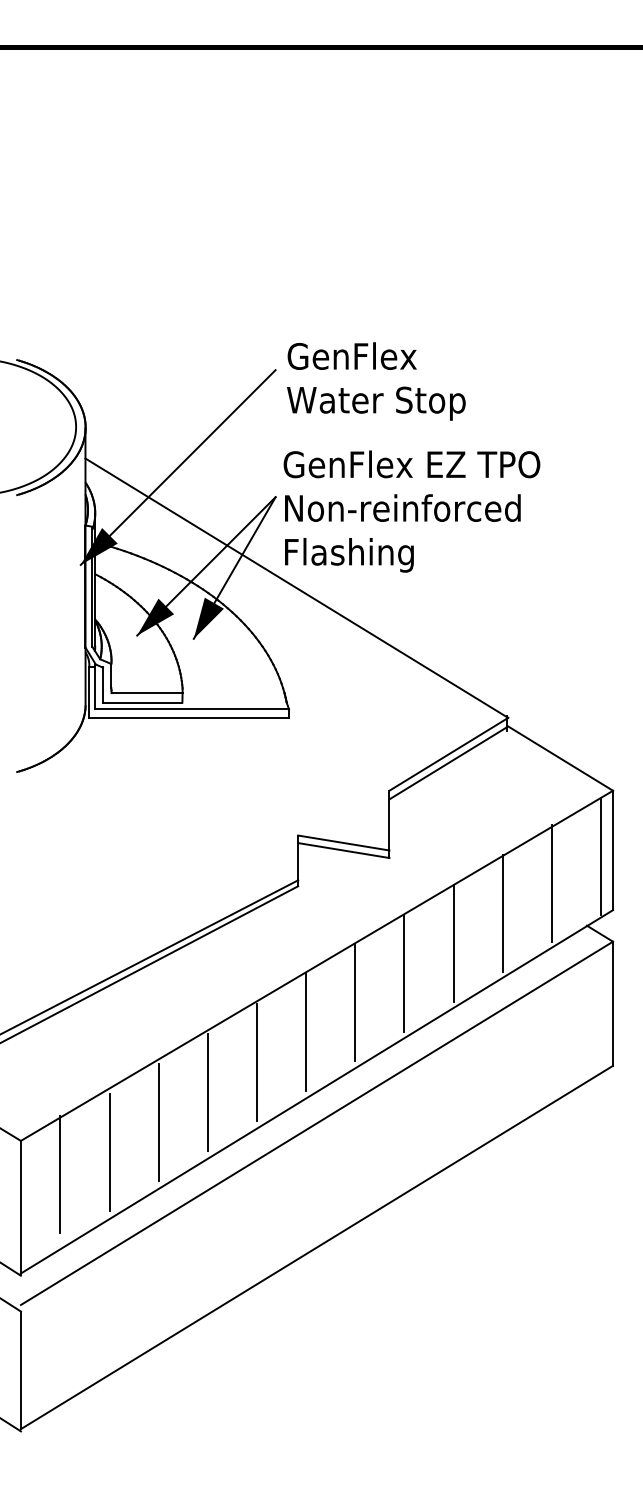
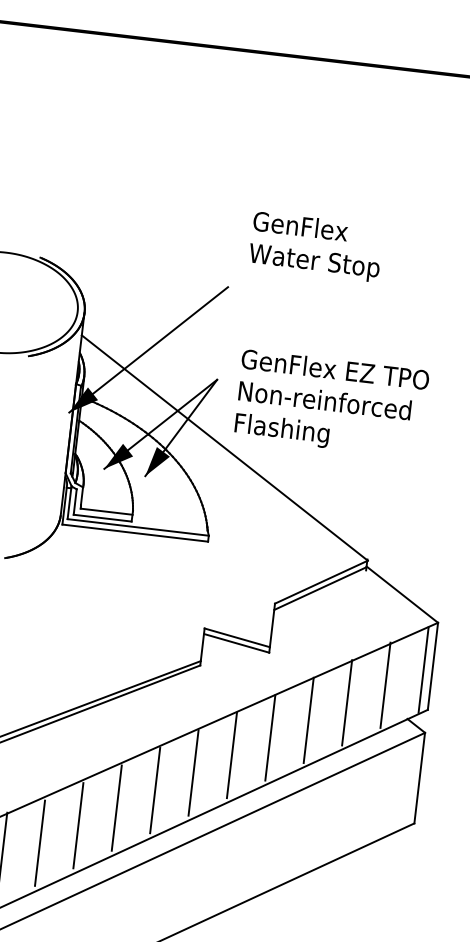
text: (376, 381) -> (316, 246), moved
text: (411, 511) -> (331, 403), moved

